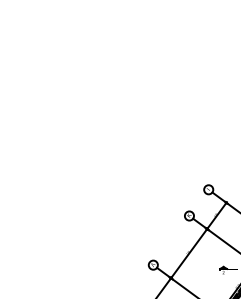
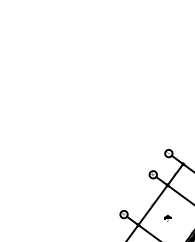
part: (223, 268) -> (167, 217), moved

